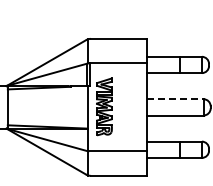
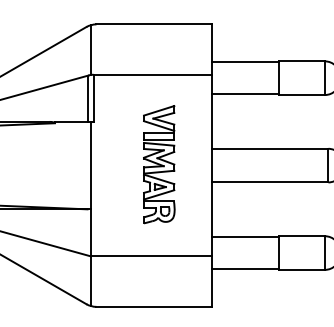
line: (175, 99) -> (270, 149), dashed -> solid
part: (104, 106) -> (159, 163), moved

